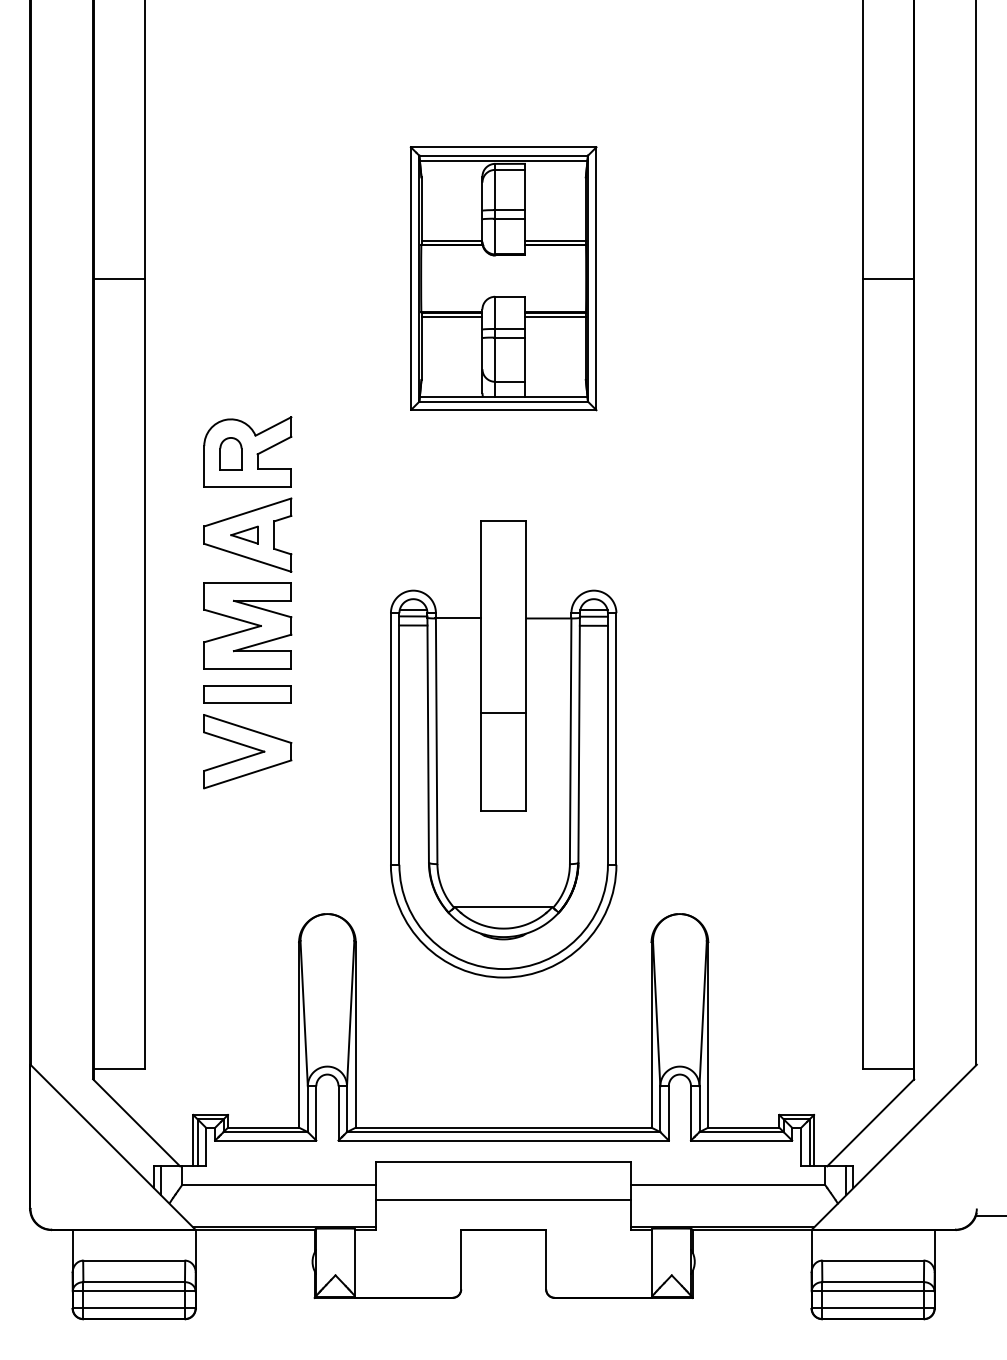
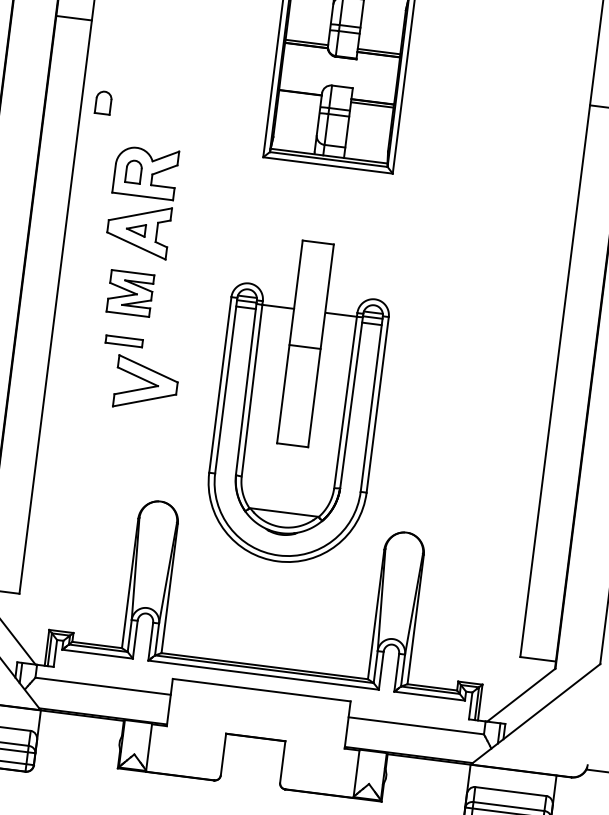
line: (118, 278) -> (73, 17), moved
line: (451, 316) -> (299, 95), removed
part: (175, 361) -> (103, 102), added
part: (247, 625) -> (130, 293), size x0.7
part: (247, 694) -> (124, 341), size x0.6
line: (503, 713) -> (304, 347), moved
part: (247, 751) -> (146, 384), moved
line: (503, 1200) -> (258, 716), removed

